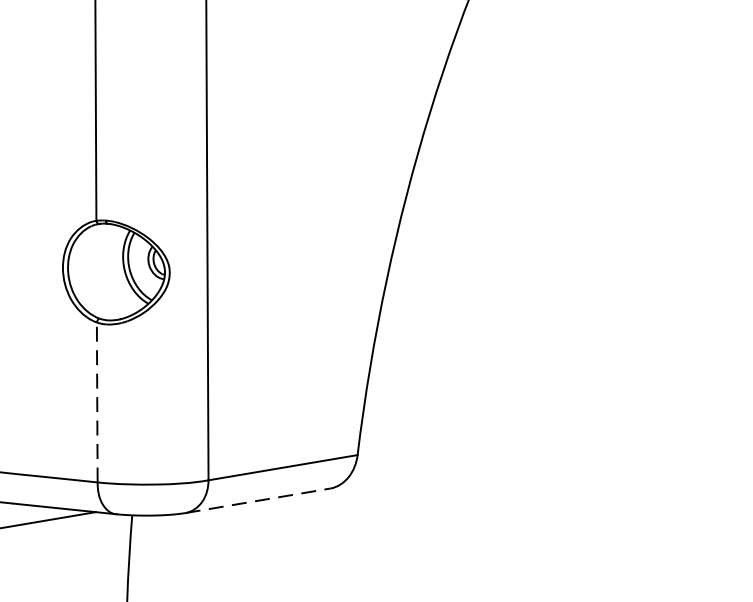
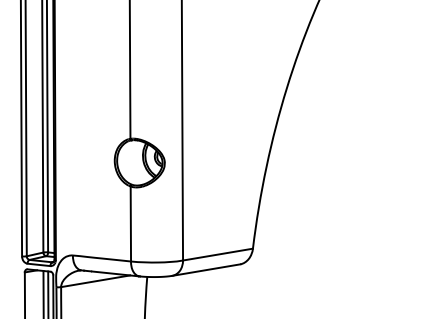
line: (96, 401) -> (130, 223), dashed -> solid
line: (258, 501) -> (206, 270), dashed -> solid

